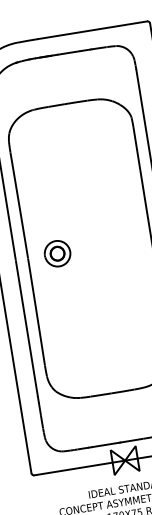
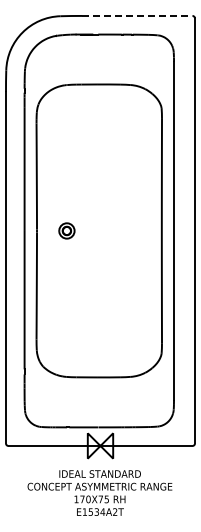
line: (92, 29) -> (137, 15), solid -> dashed
part: (57, 253) -> (66, 230), size x0.6

